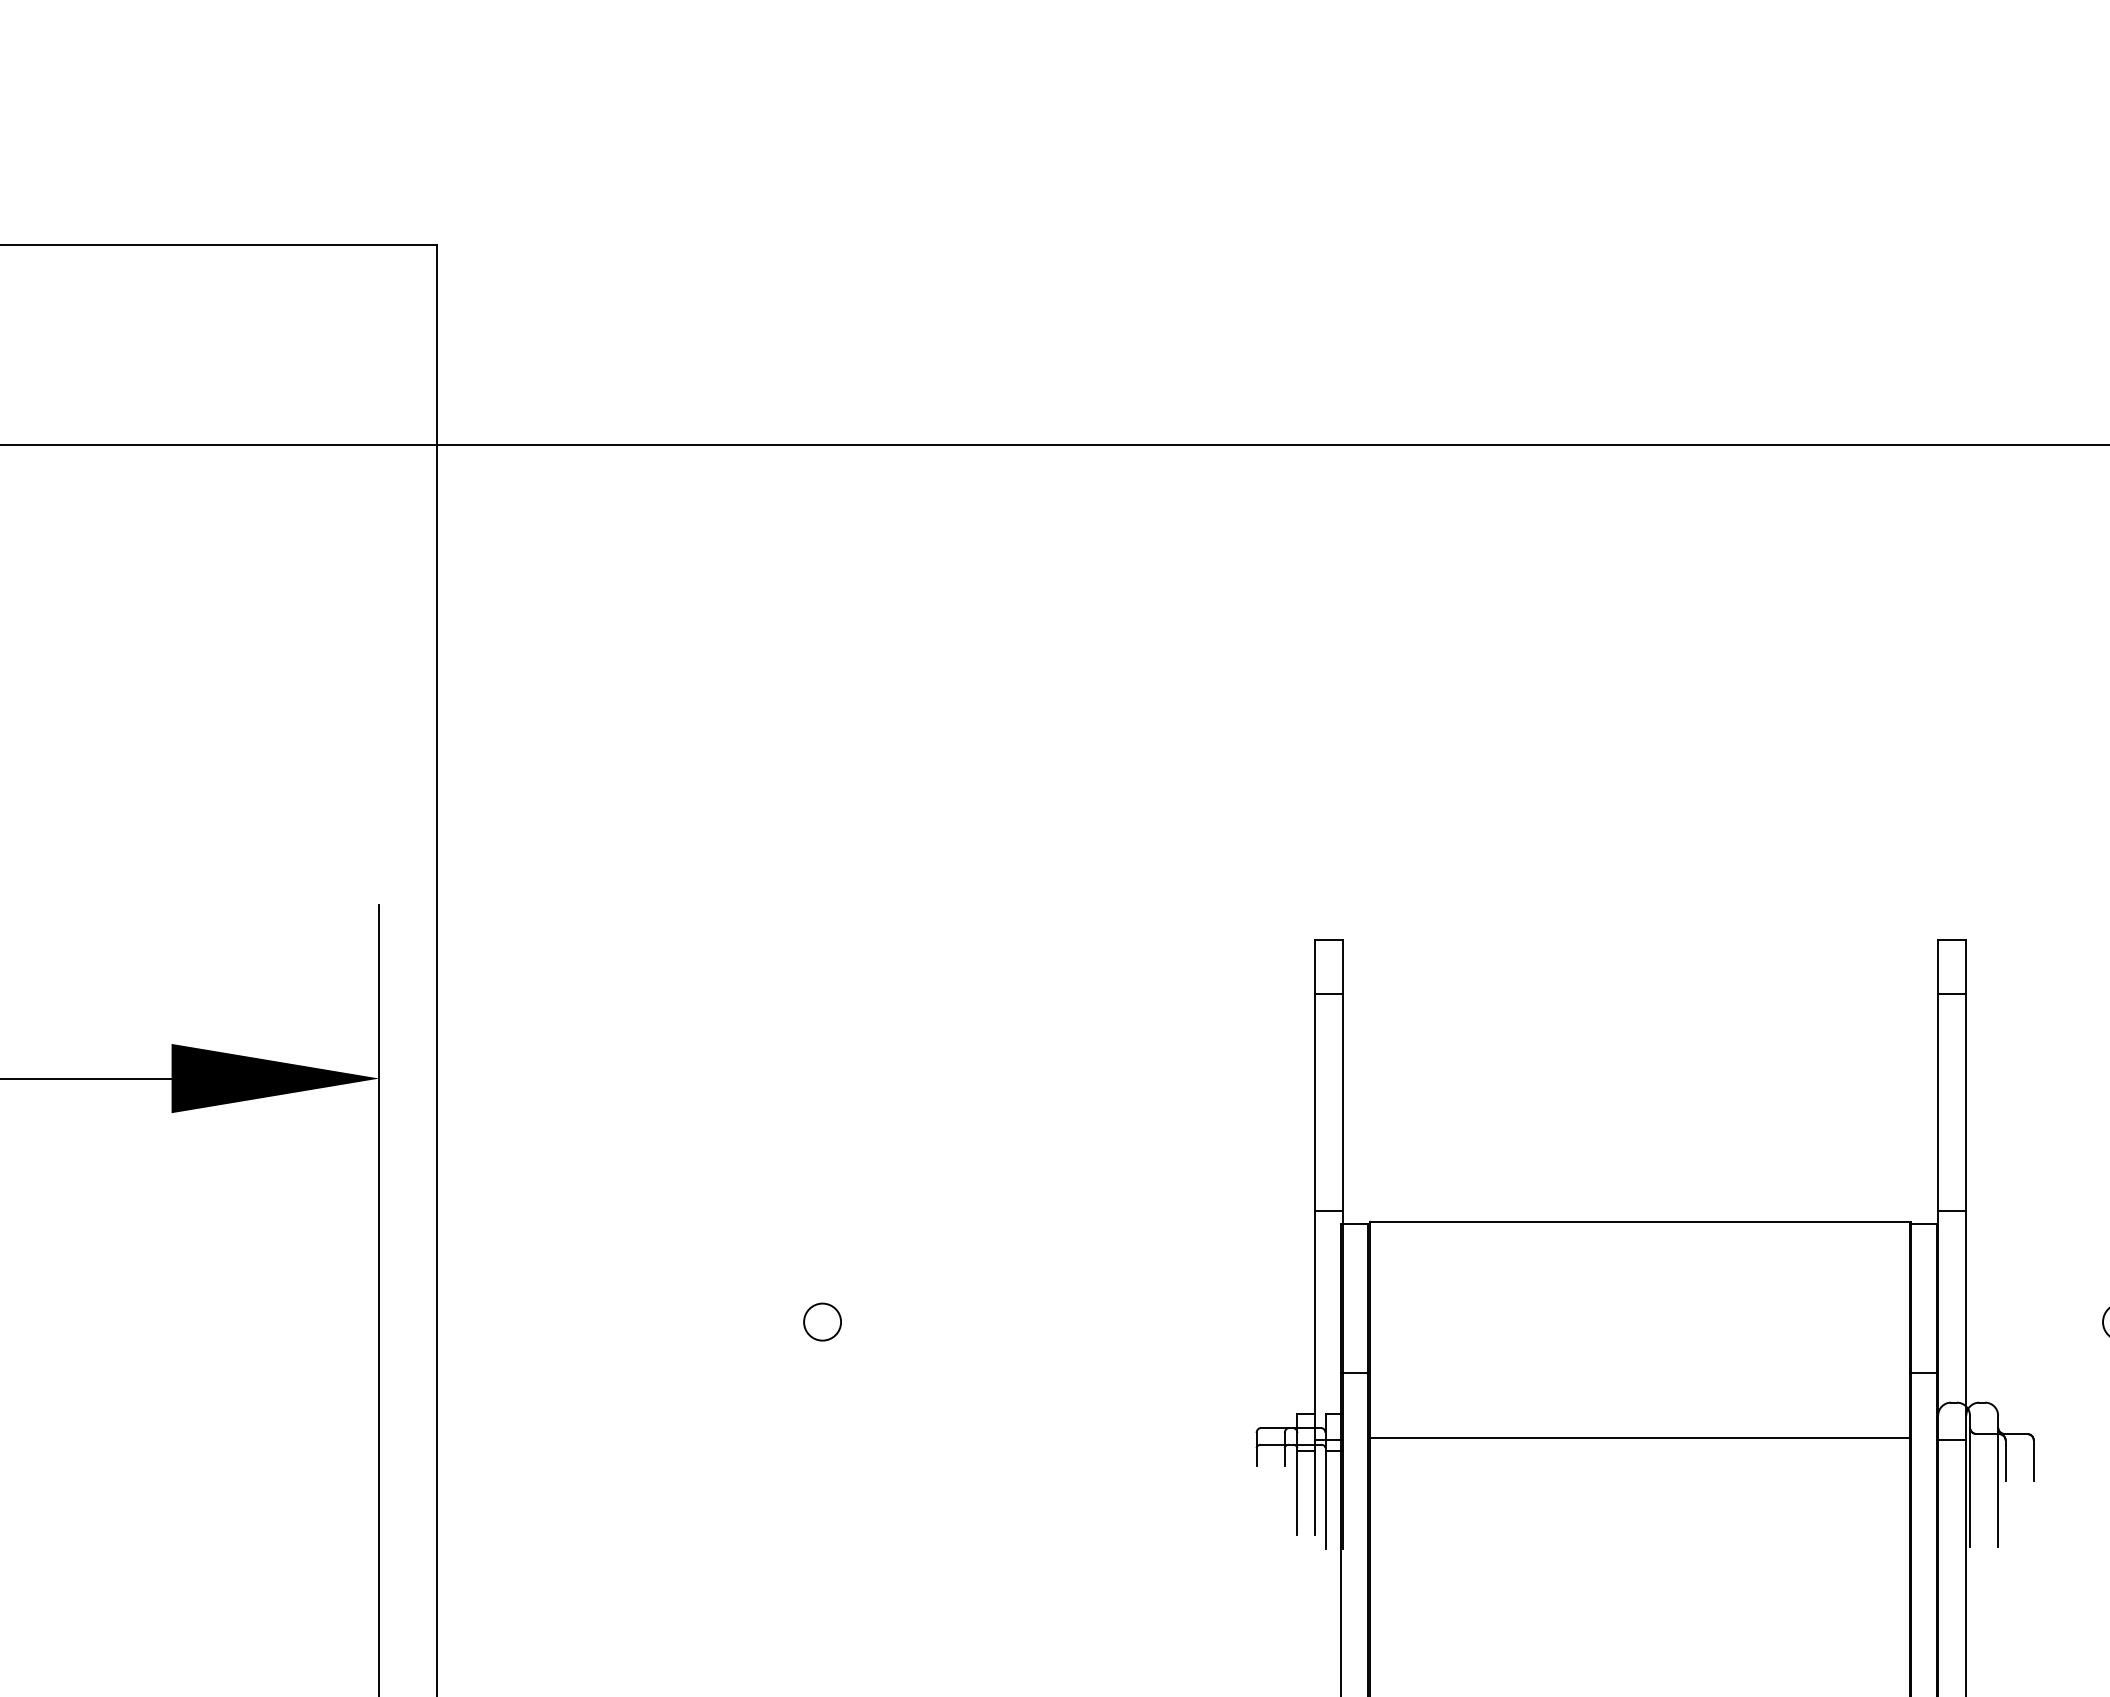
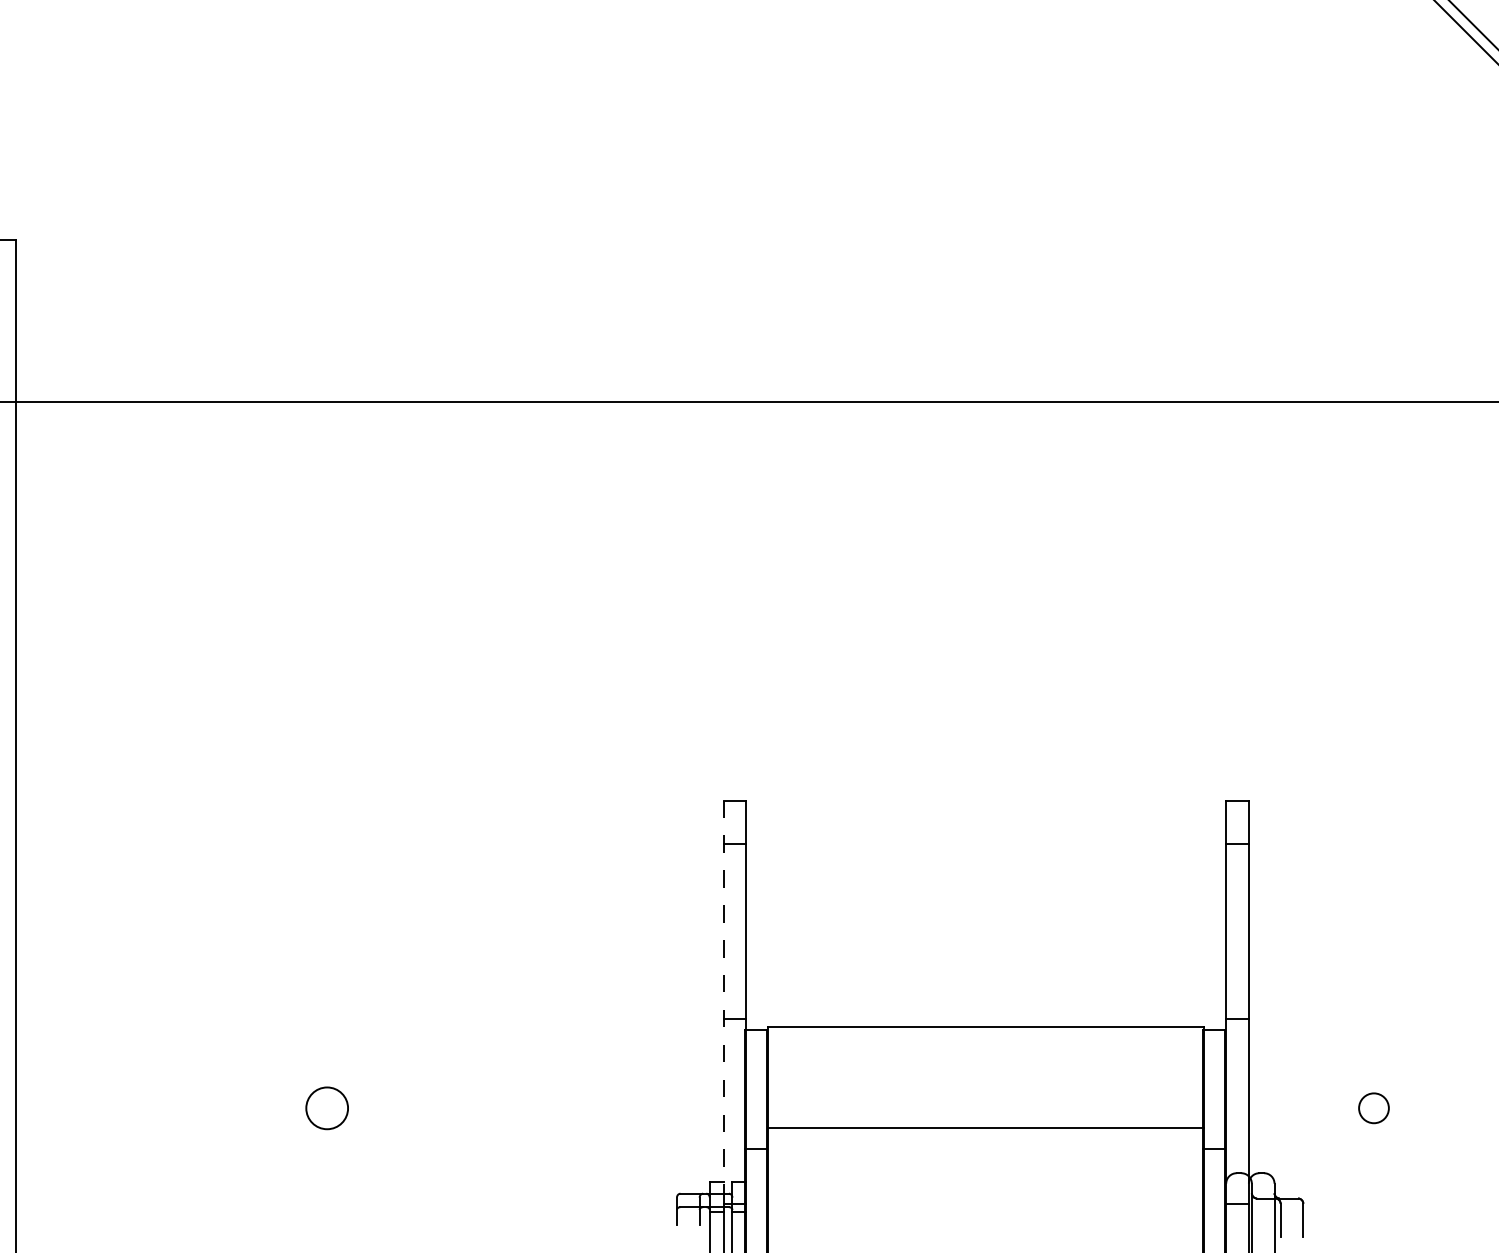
line: (1314, 1184) -> (723, 997), solid -> dashed
circle: (822, 1321) -> (327, 1107), size x1.4
line: (1640, 1437) -> (986, 1127), moved

